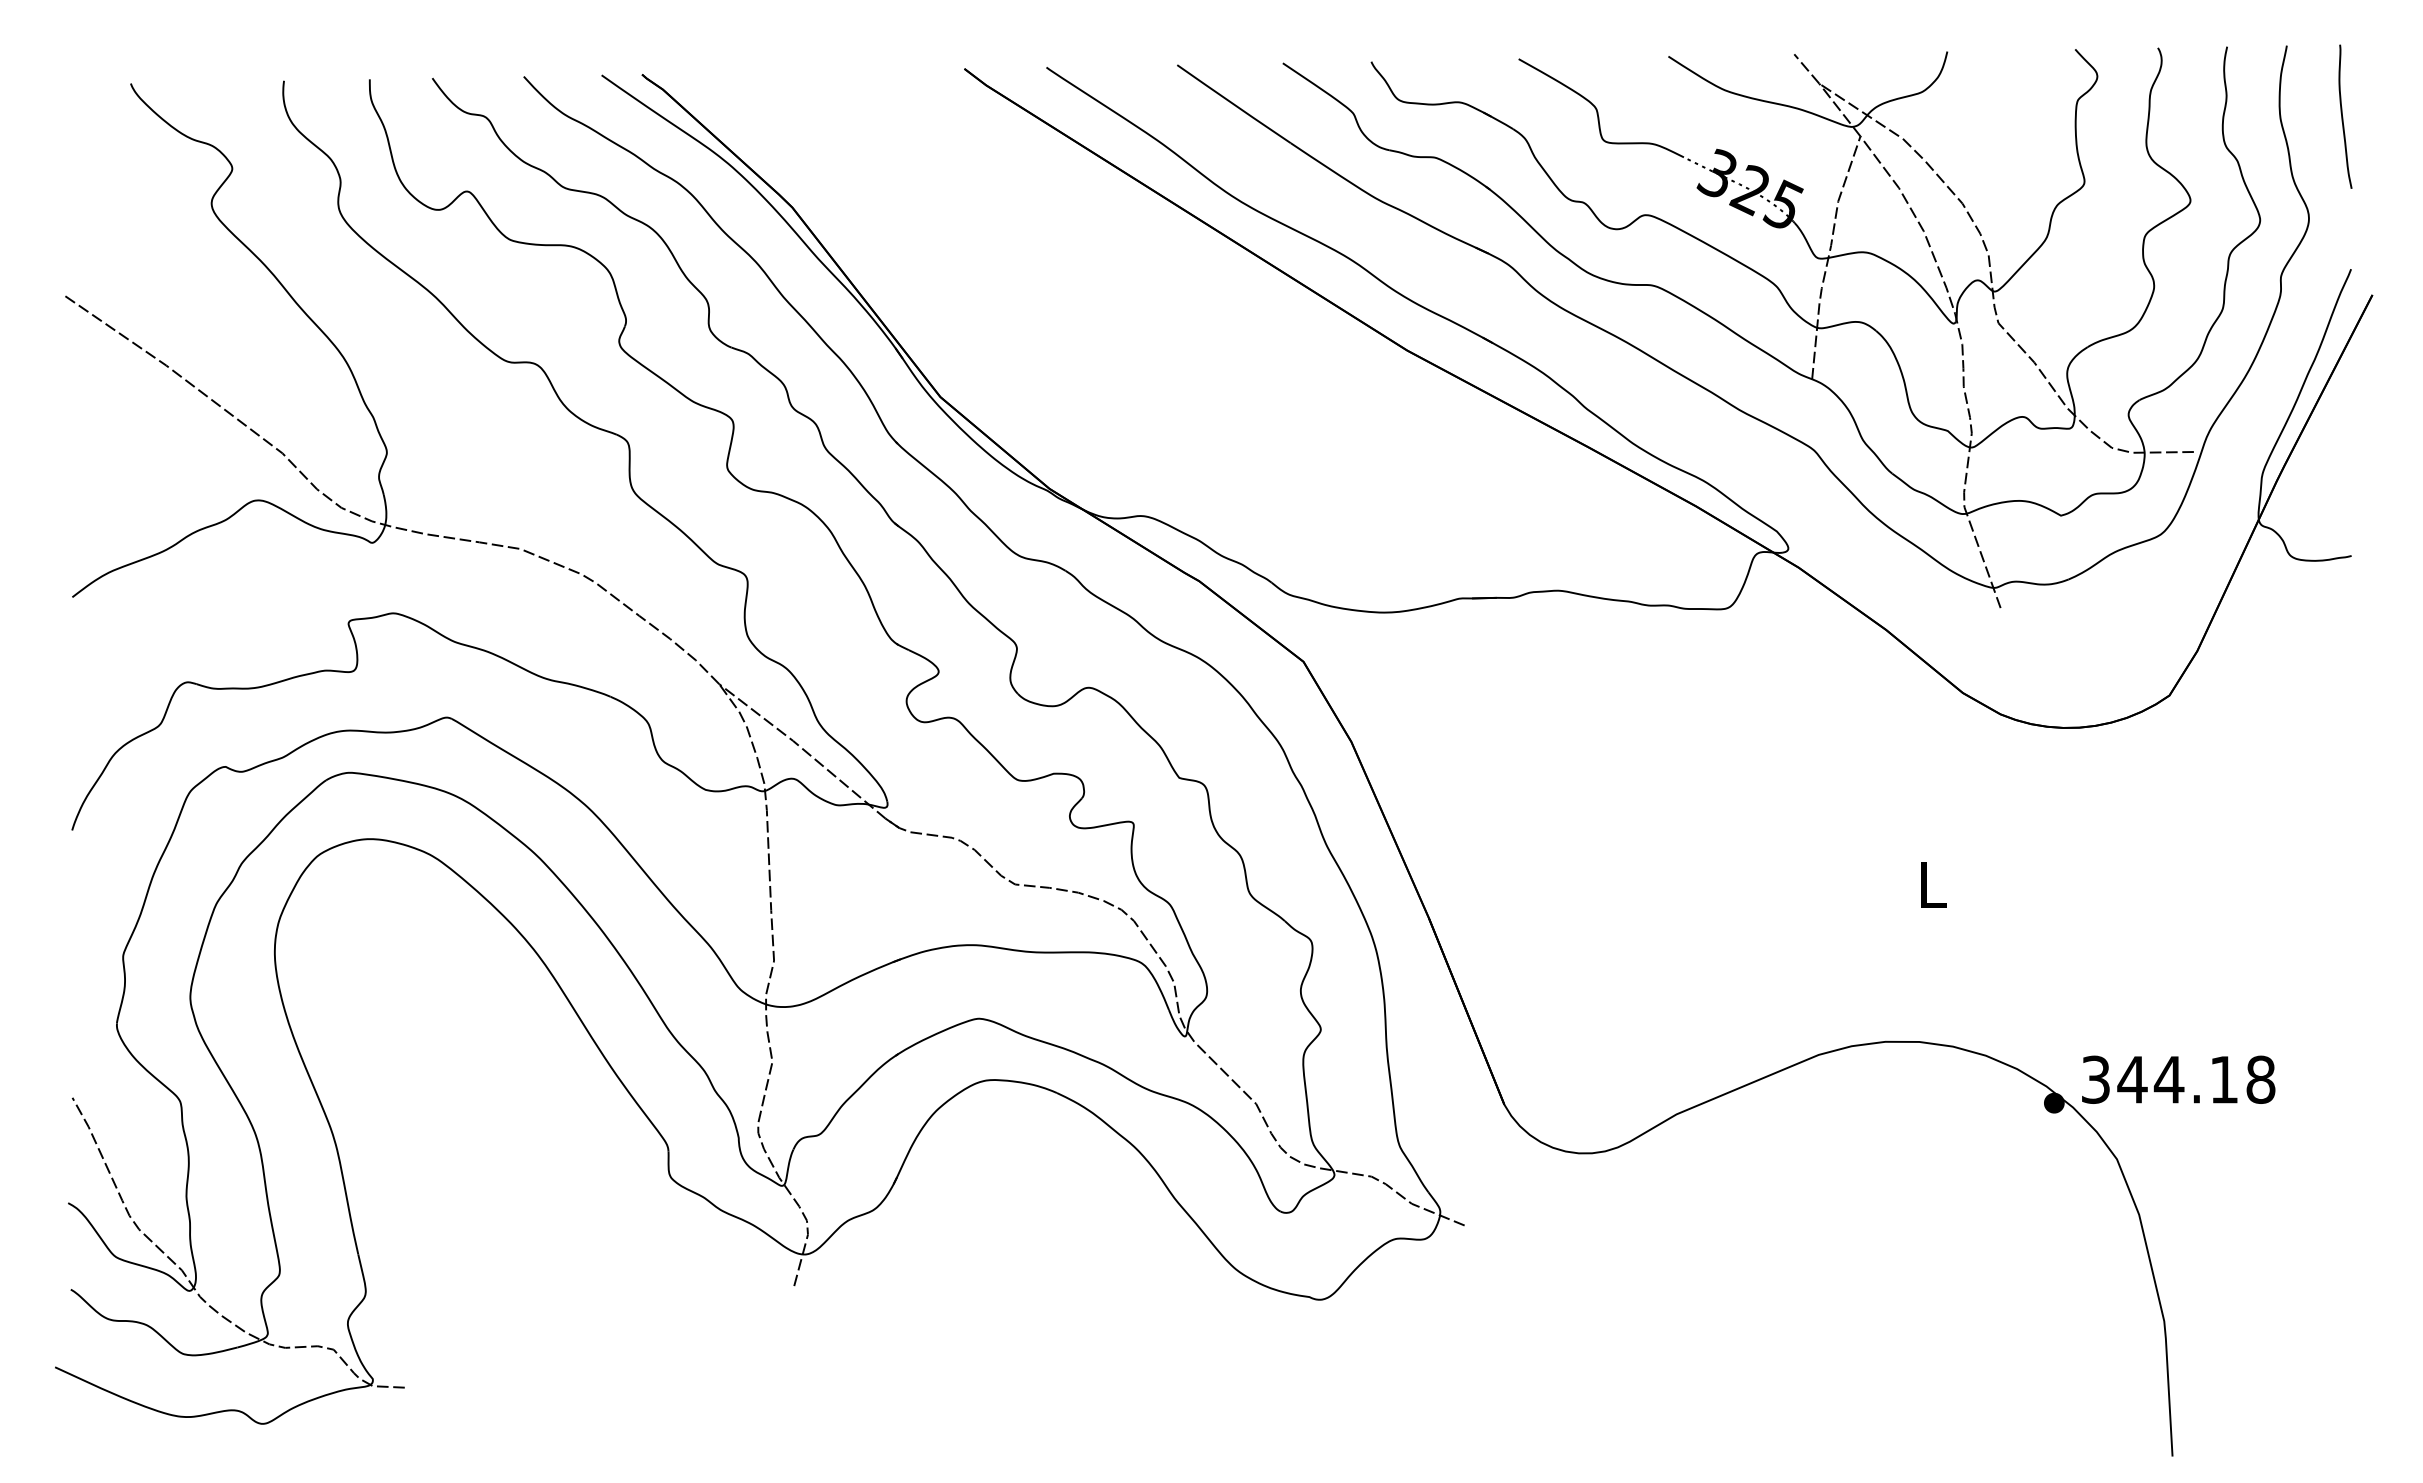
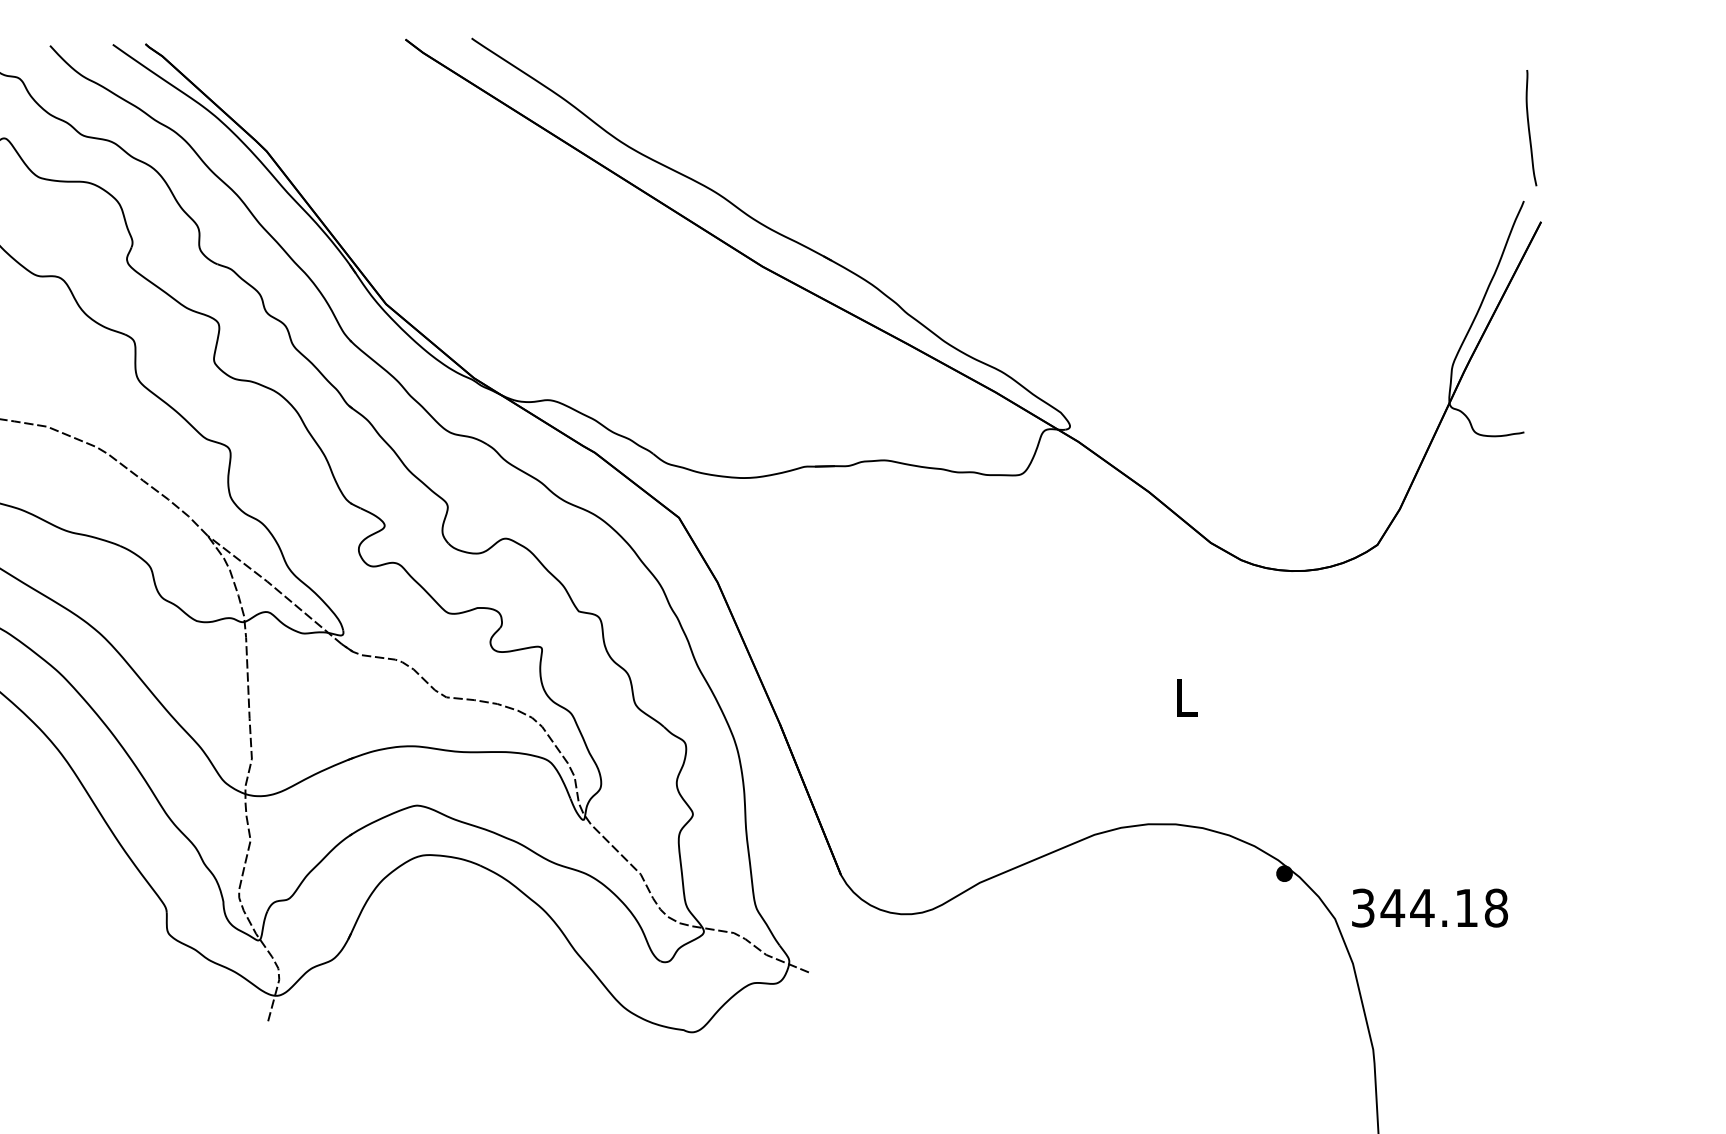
curve: (2343, 117) -> (1529, 128), moved
part: (1739, 334) -> (1030, 253), removed
text: (2178, 1079) -> (1429, 907), moved

